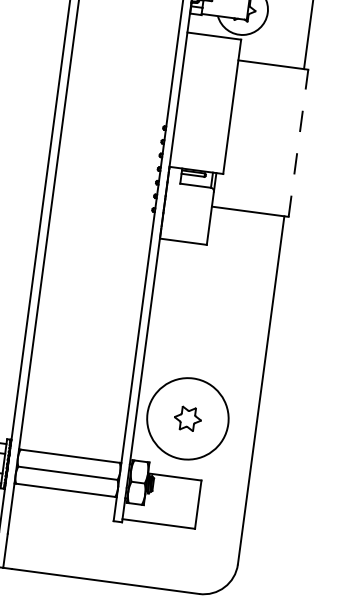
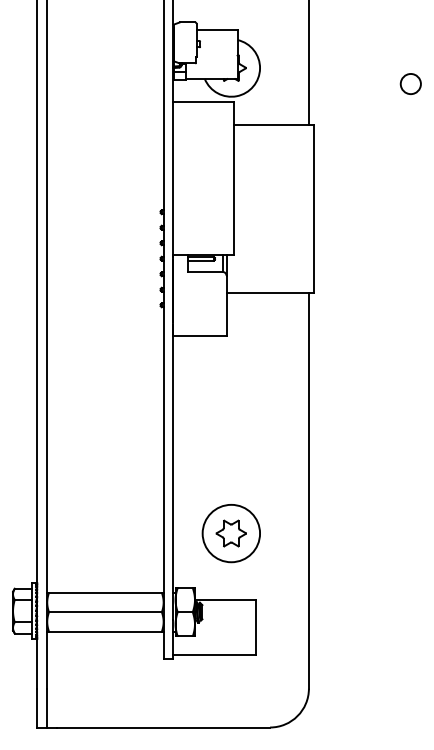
line: (298, 143) -> (313, 209), dashed -> solid
circle: (188, 418) -> (231, 533), size x0.62

